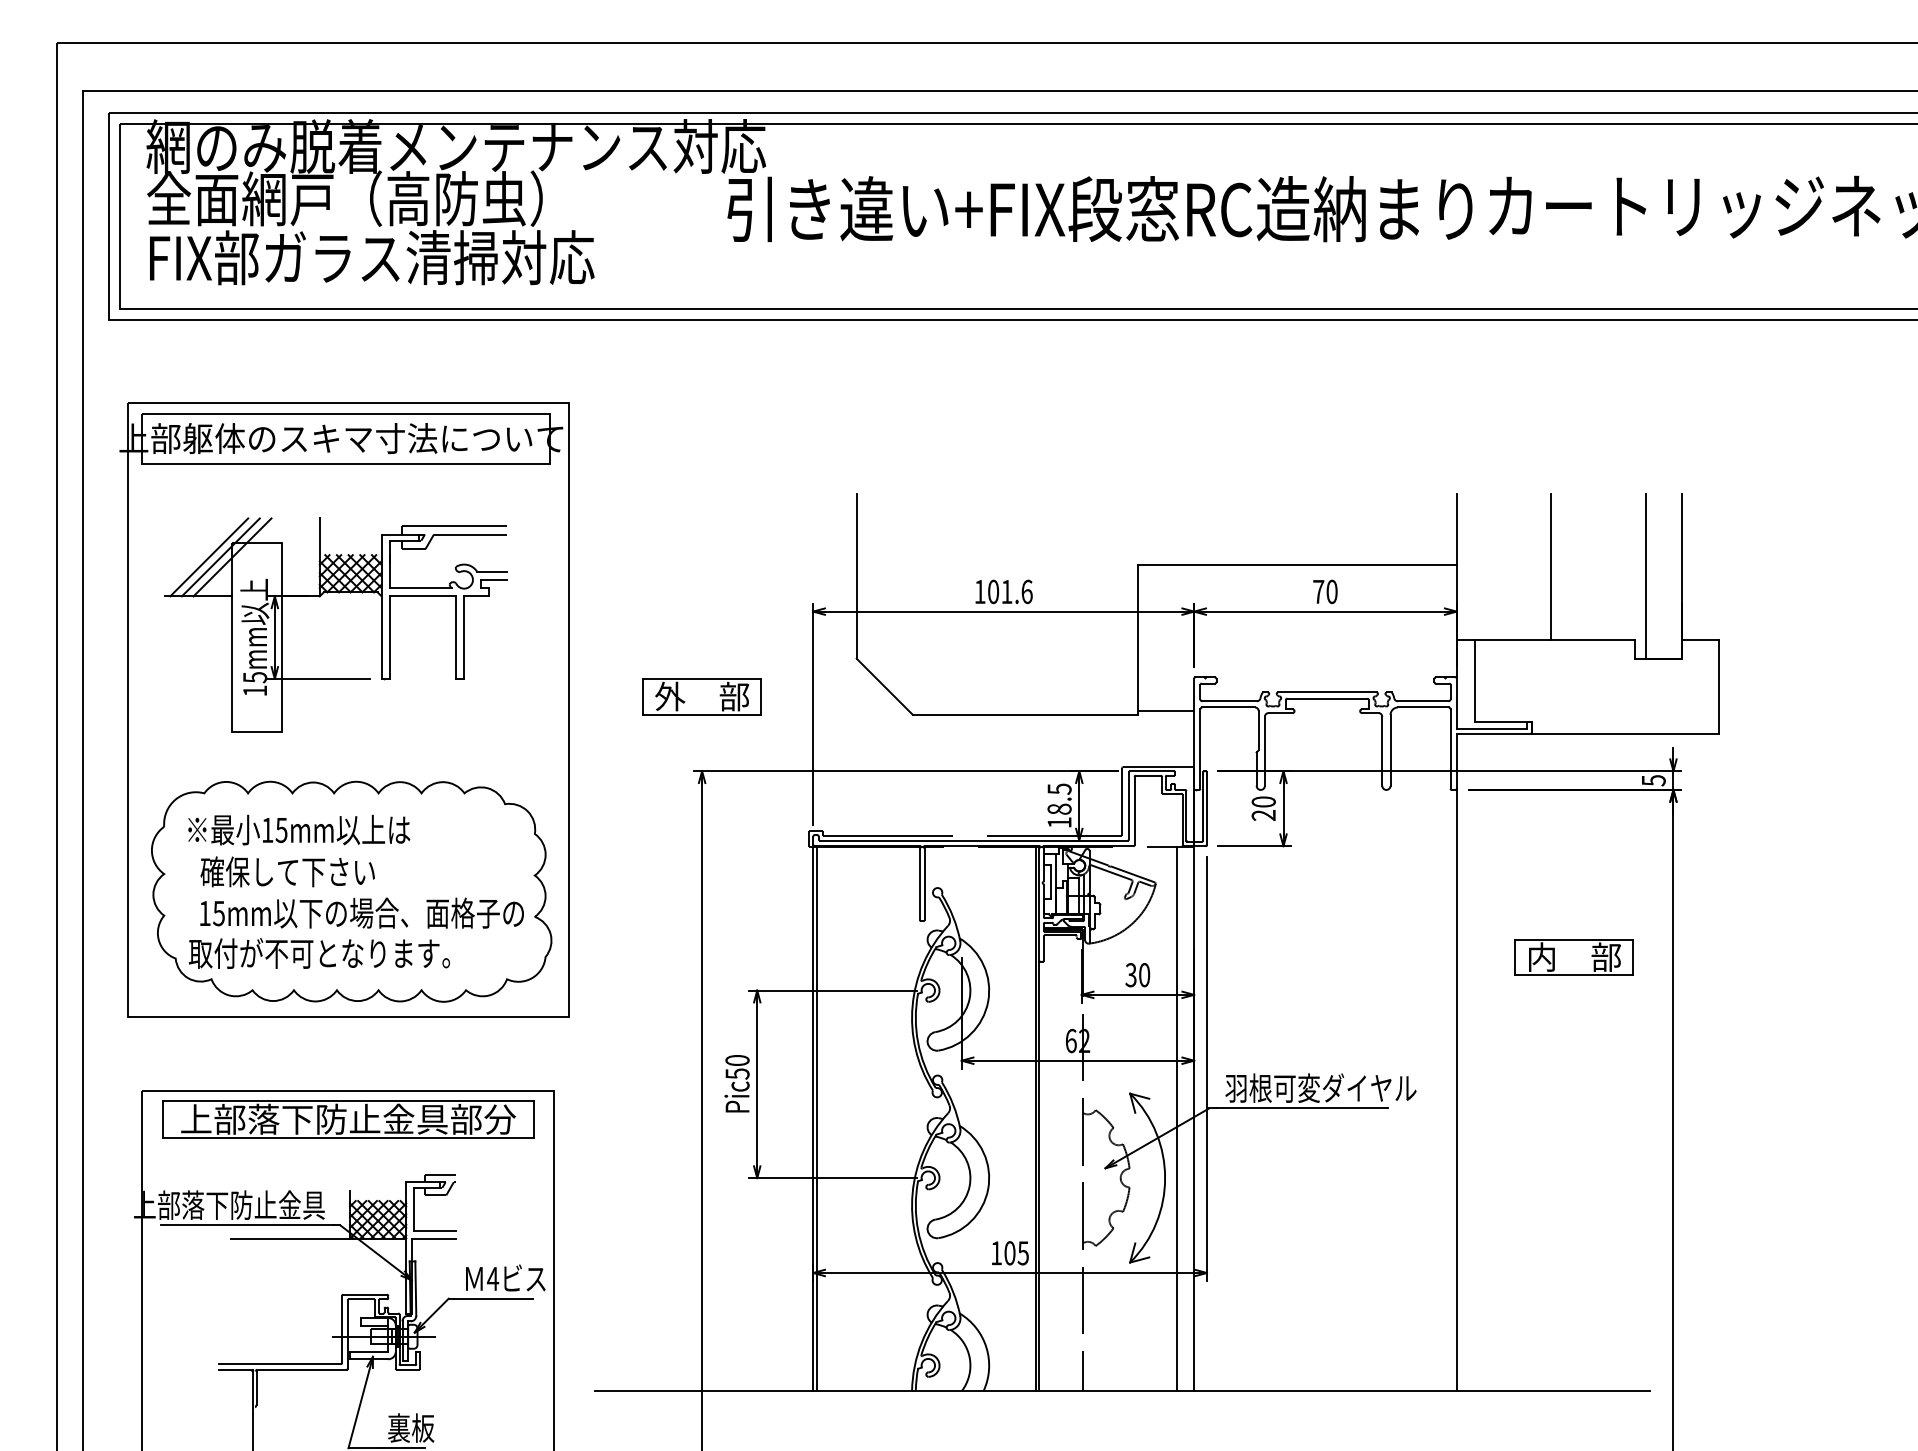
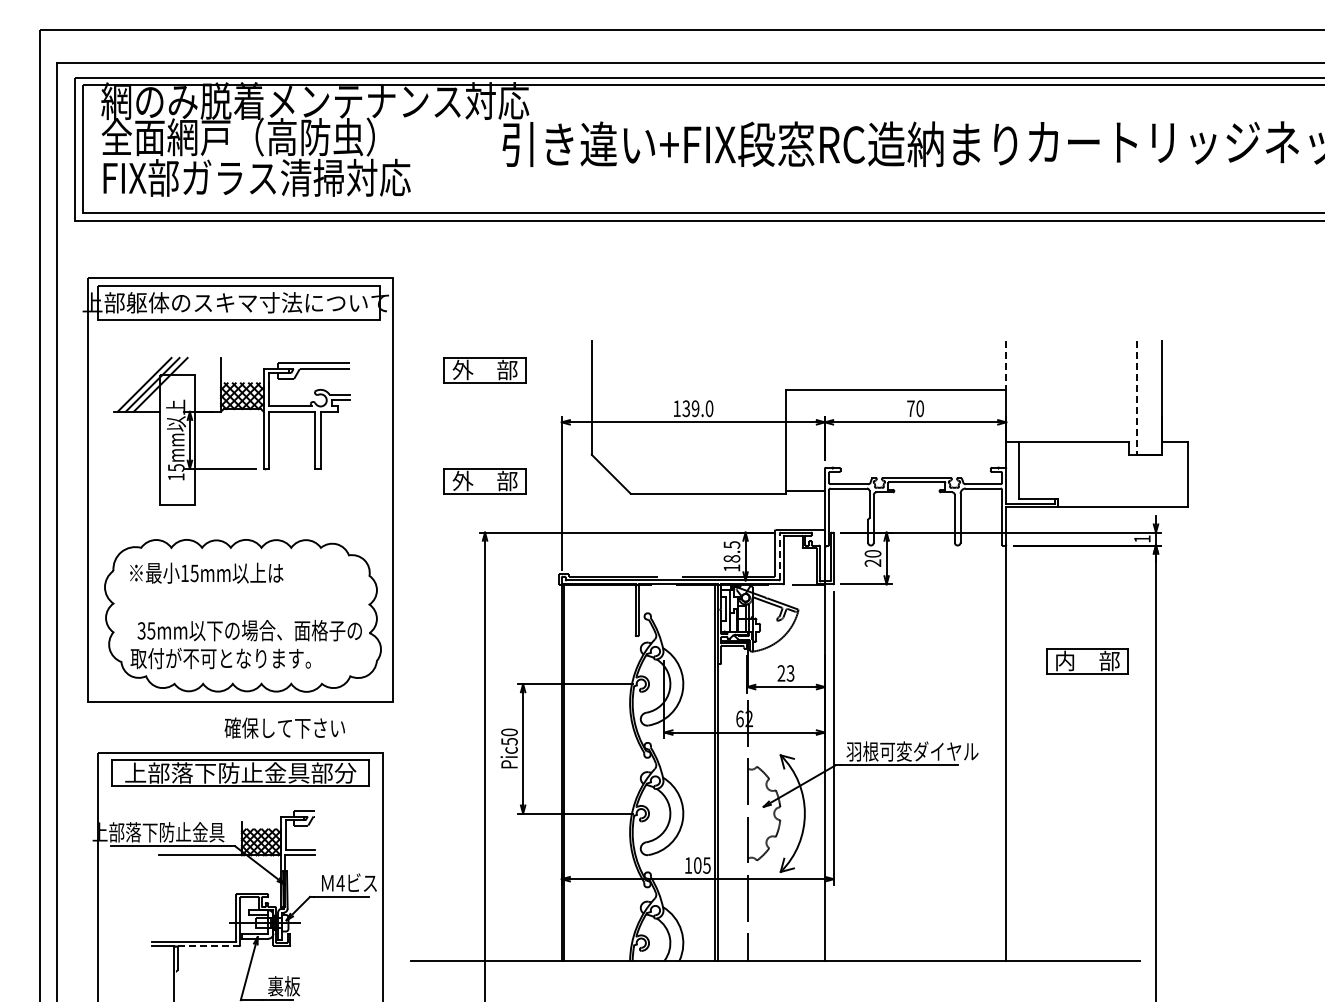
line: (1457, 530) -> (1006, 366), solid -> dashed
part: (701, 536) -> (484, 370), added
line: (1551, 566) -> (1071, 391), removed
line: (1646, 577) -> (1137, 398), solid -> dashed
text: (1009, 591) -> (697, 408), 101.6 -> 139.0
text: (1653, 779) -> (1142, 538), 5 -> 1
line: (1128, 805) -> (779, 556), solid -> dashed
text: (287, 870) -> (284, 727), moved
text: (204, 912) -> (141, 630), 15mm -> 35mm
text: (1137, 975) -> (785, 673), 30 -> 23
line: (1177, 1118) -> (813, 772), removed
line: (301, 1370) -> (208, 946), solid -> dashed

